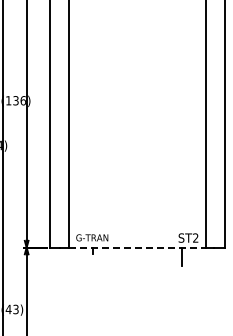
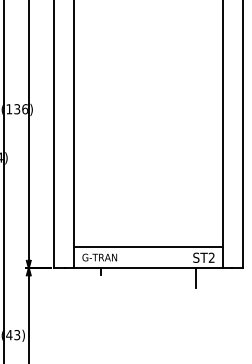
line: (137, 227) -> (148, 246), added
line: (137, 247) -> (148, 268), dashed -> solid

